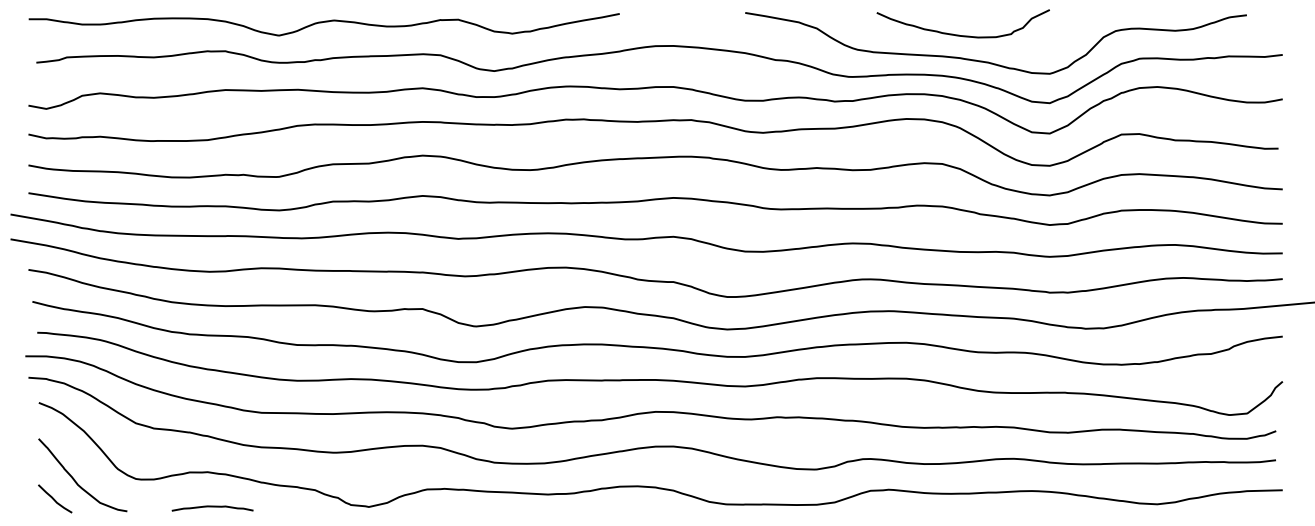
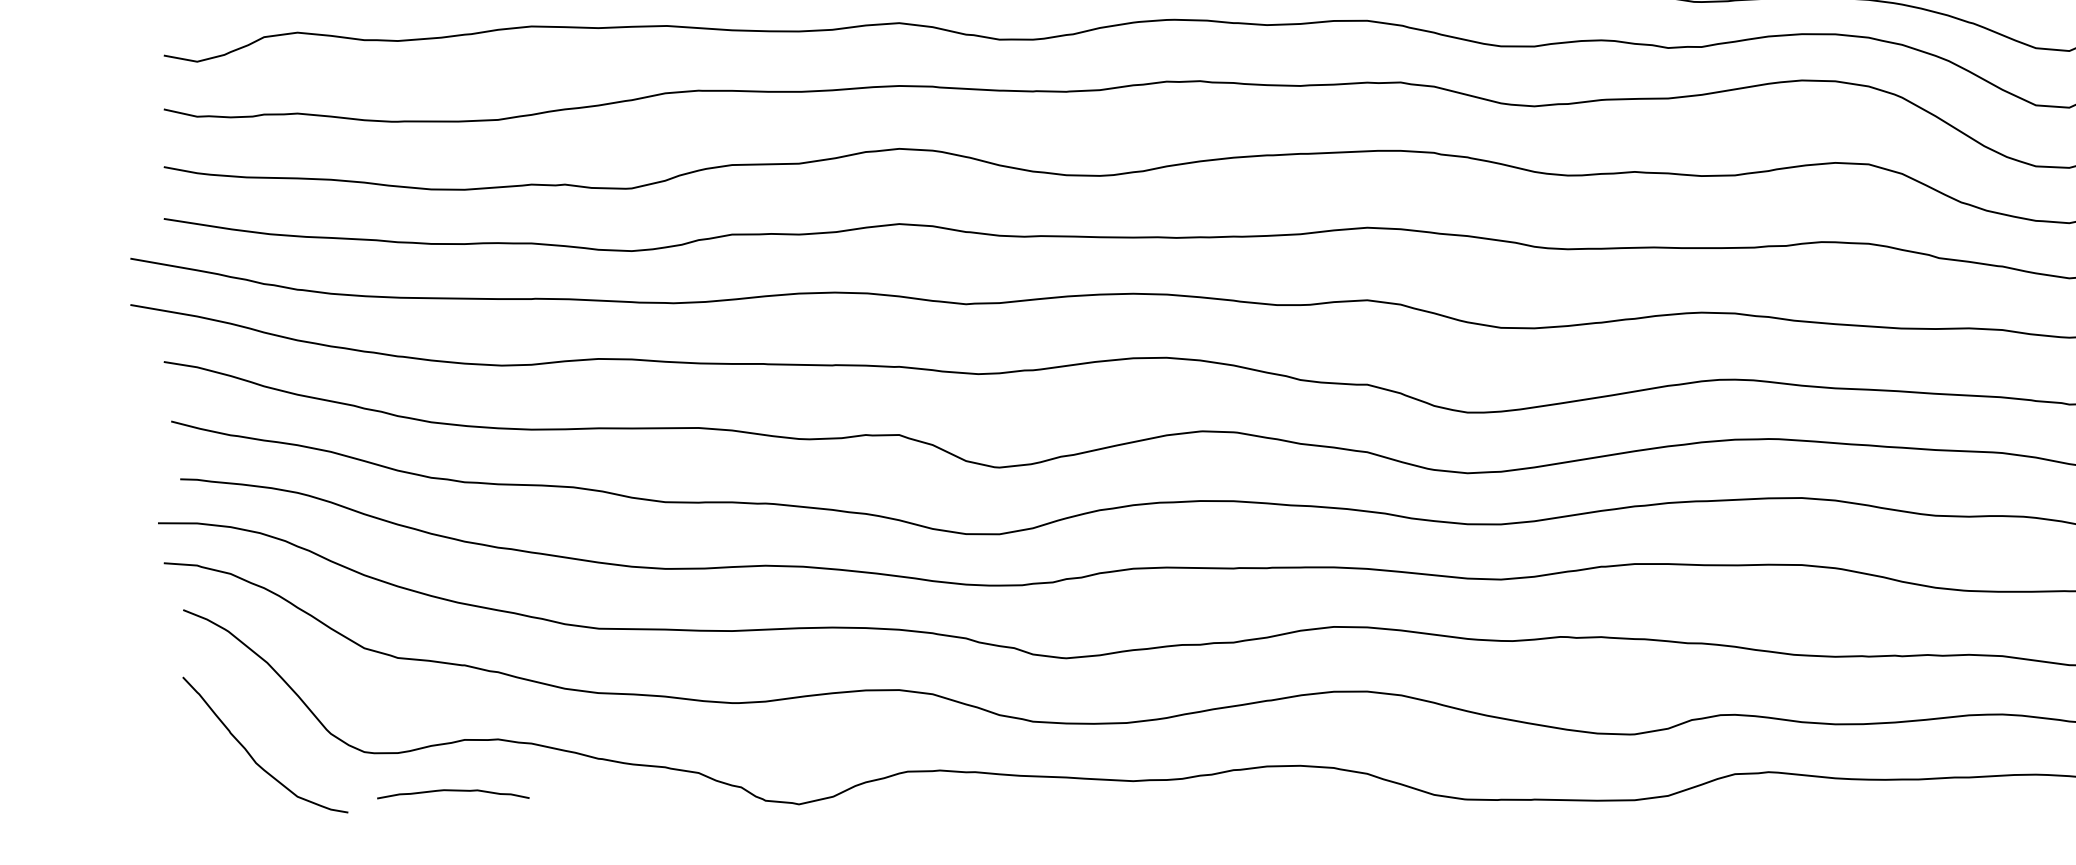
curve: (54, 498) -> (212, 788), removed
curve: (212, 507) -> (453, 792), moved

